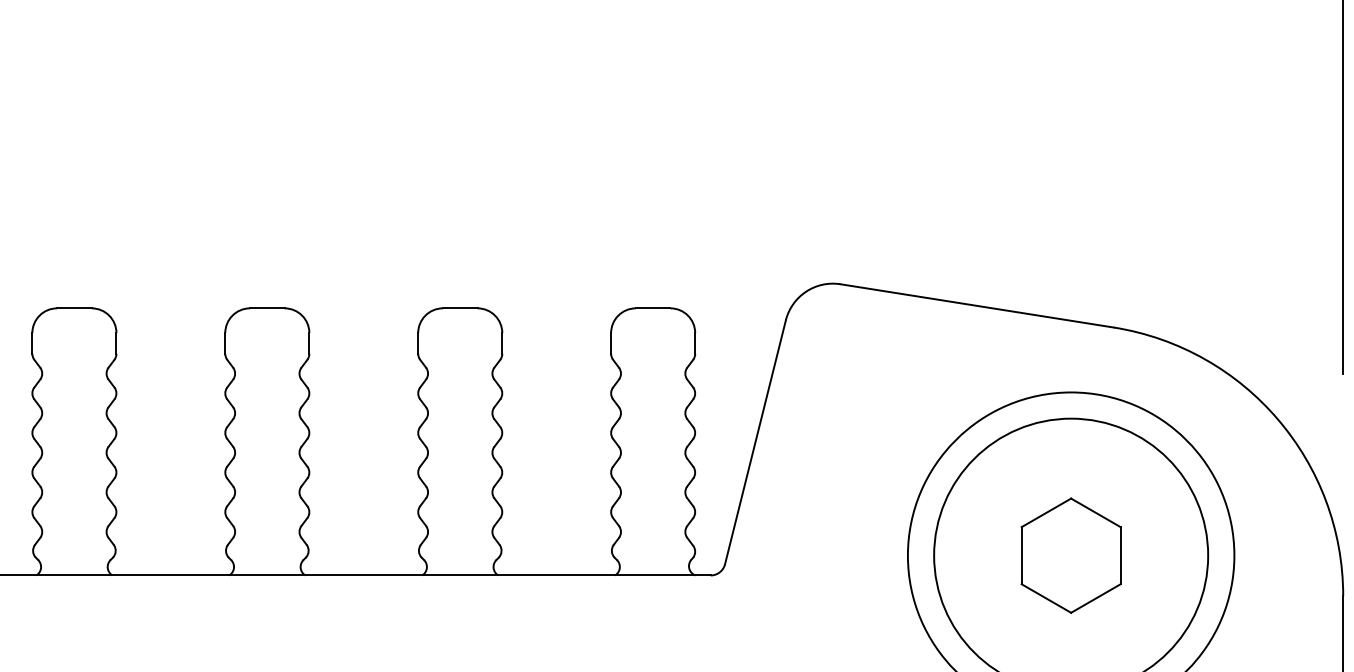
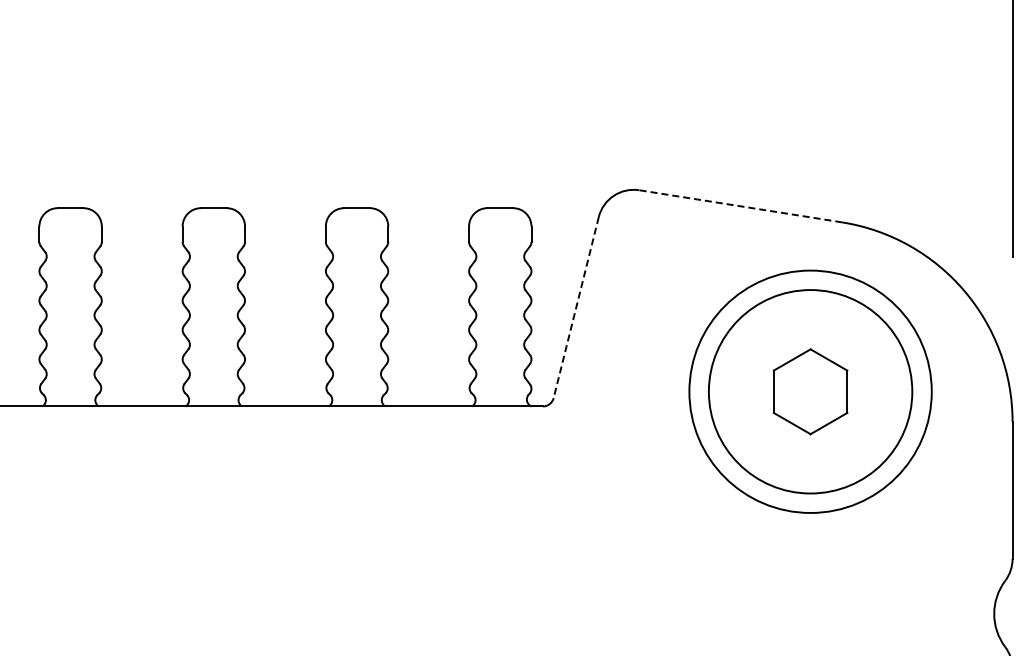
line: (976, 306) -> (740, 206), solid -> dashed
line: (755, 443) -> (576, 308), solid -> dashed

